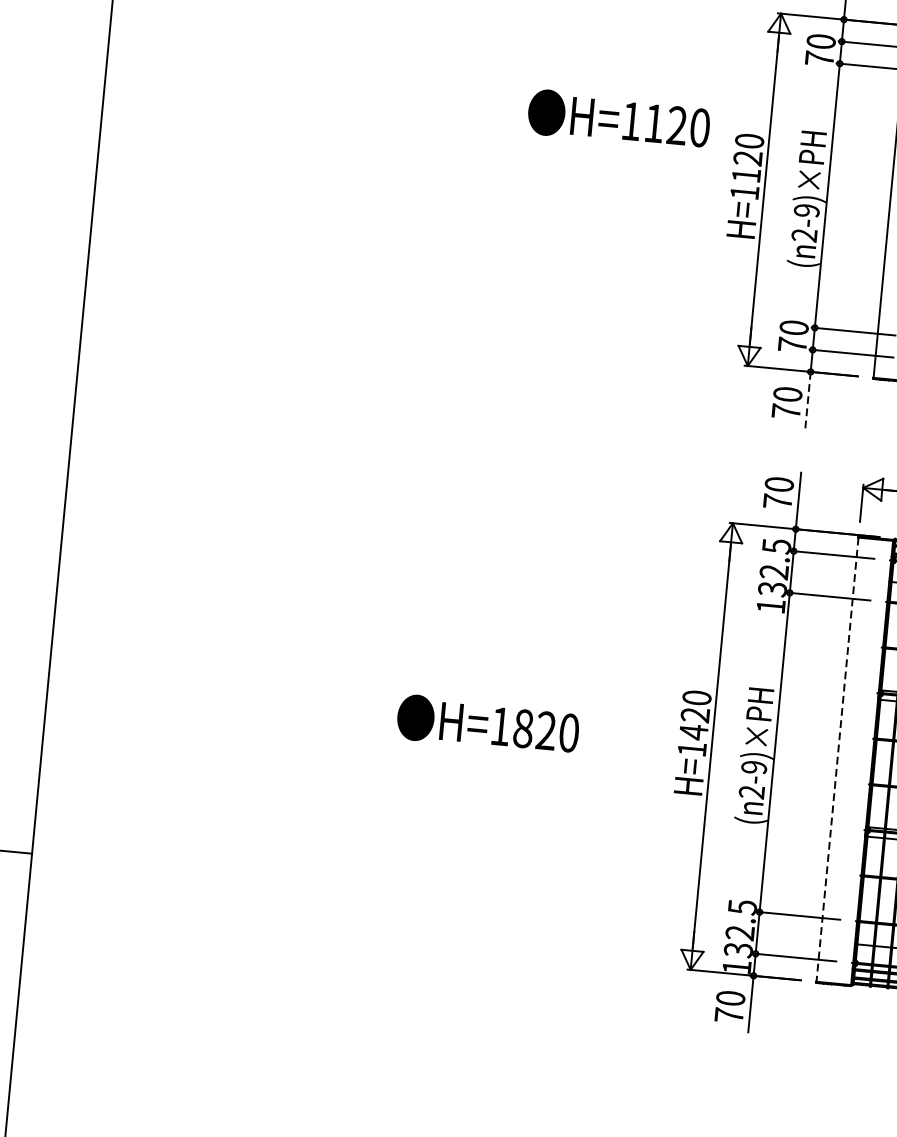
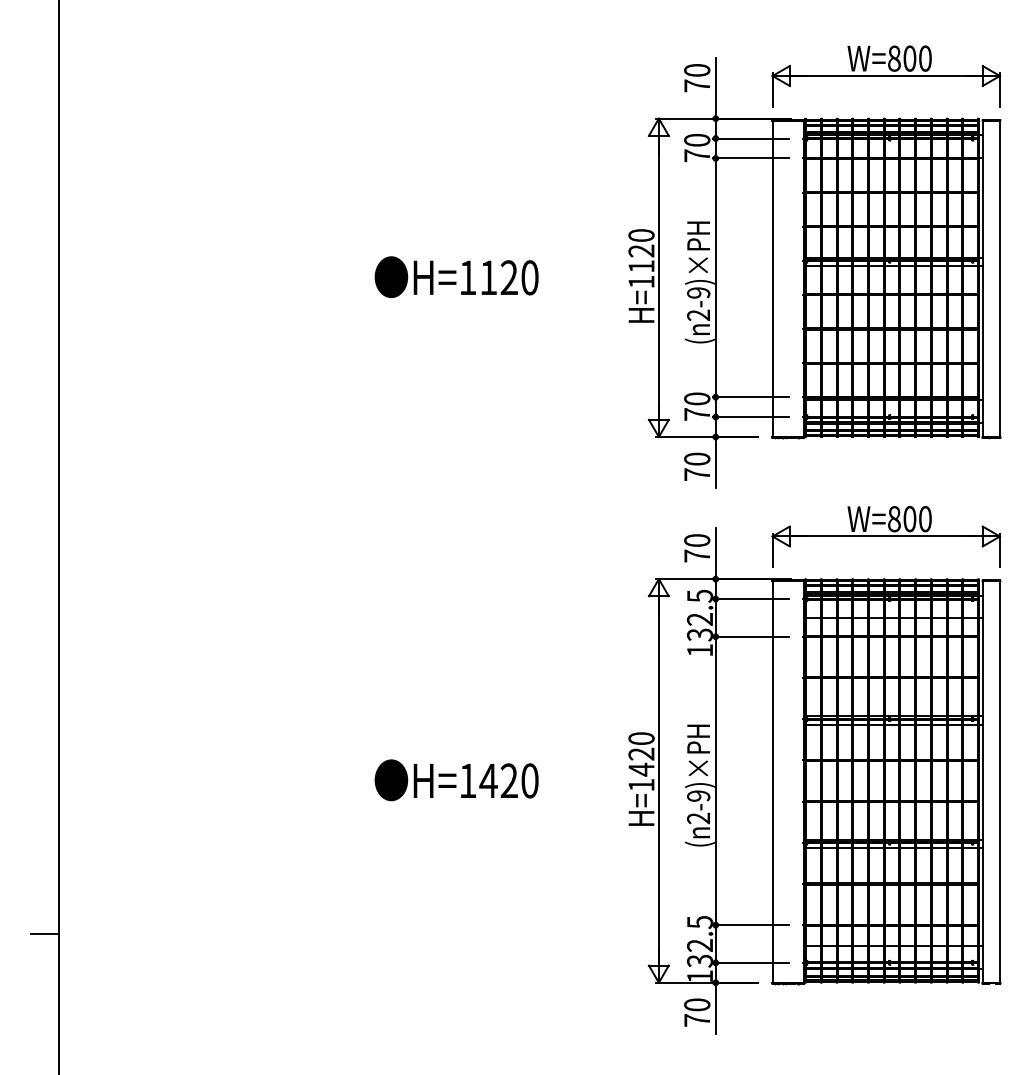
text: (618, 119) -> (456, 277), moved
line: (807, 400) -> (715, 462), dashed -> solid
text: (523, 728) -> (488, 780), H=1820 -> H=1420
line: (837, 760) -> (772, 782), dashed -> solid

